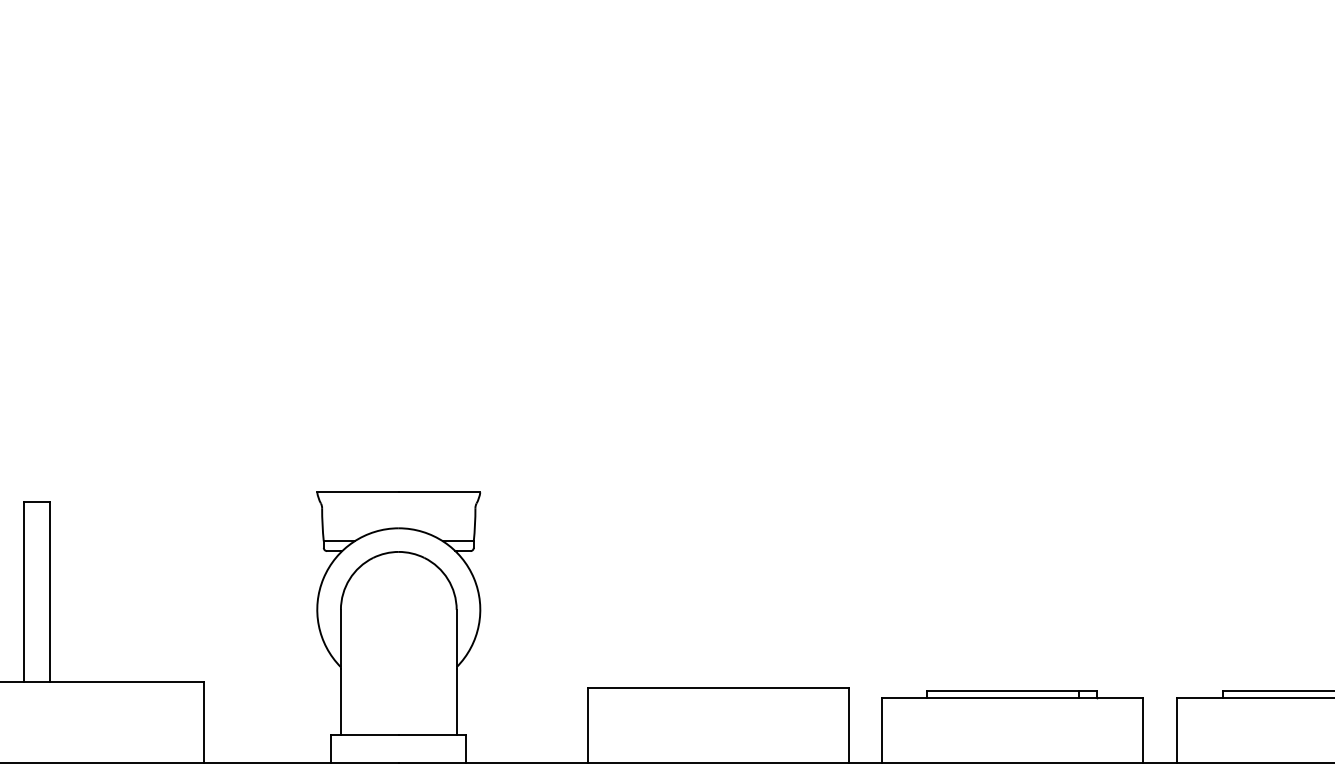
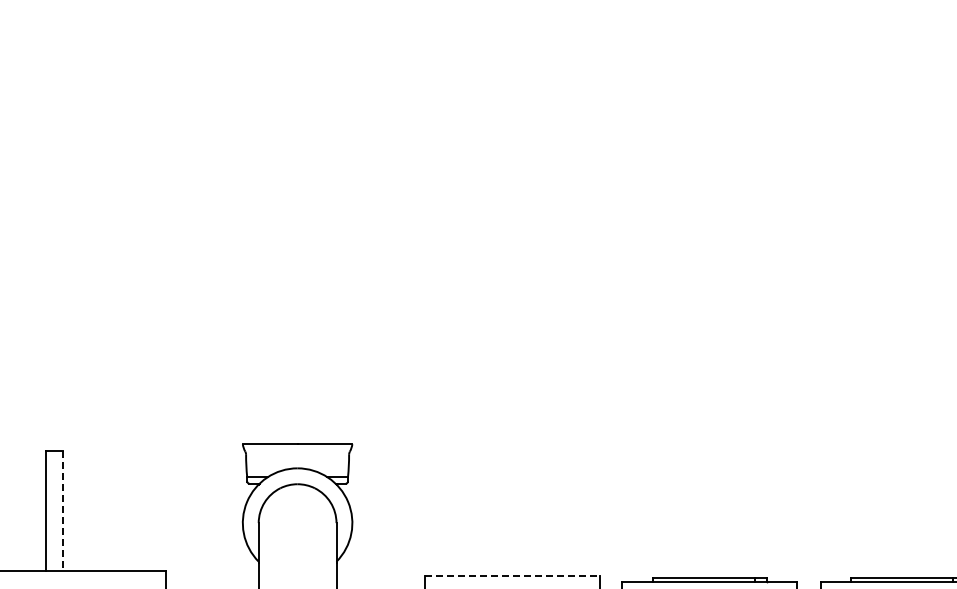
line: (50, 592) -> (63, 511), solid -> dashed
line: (718, 687) -> (512, 575), solid -> dashed

